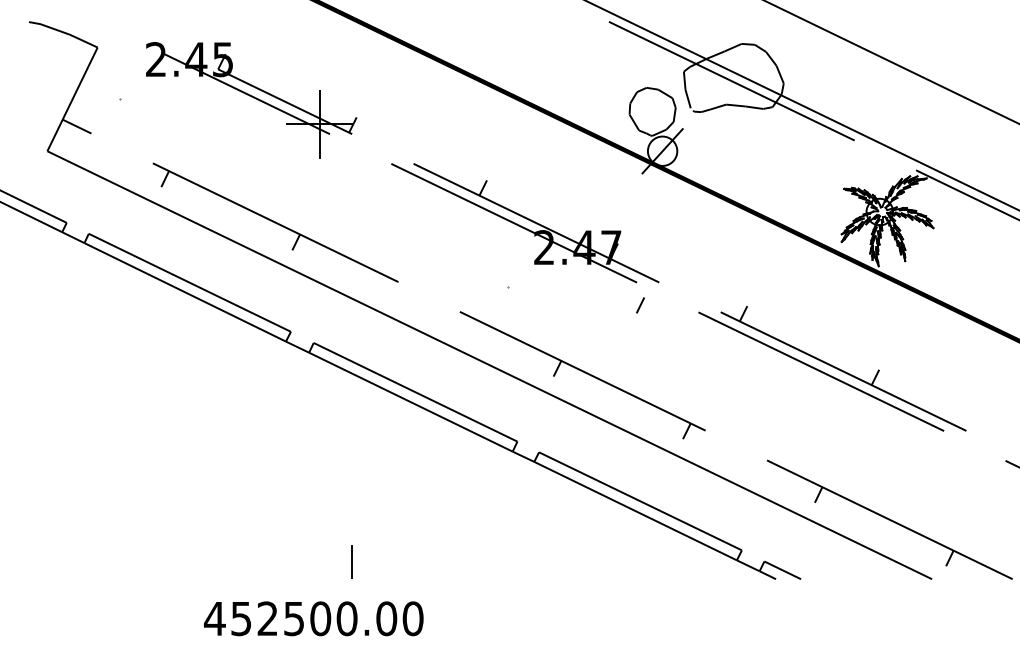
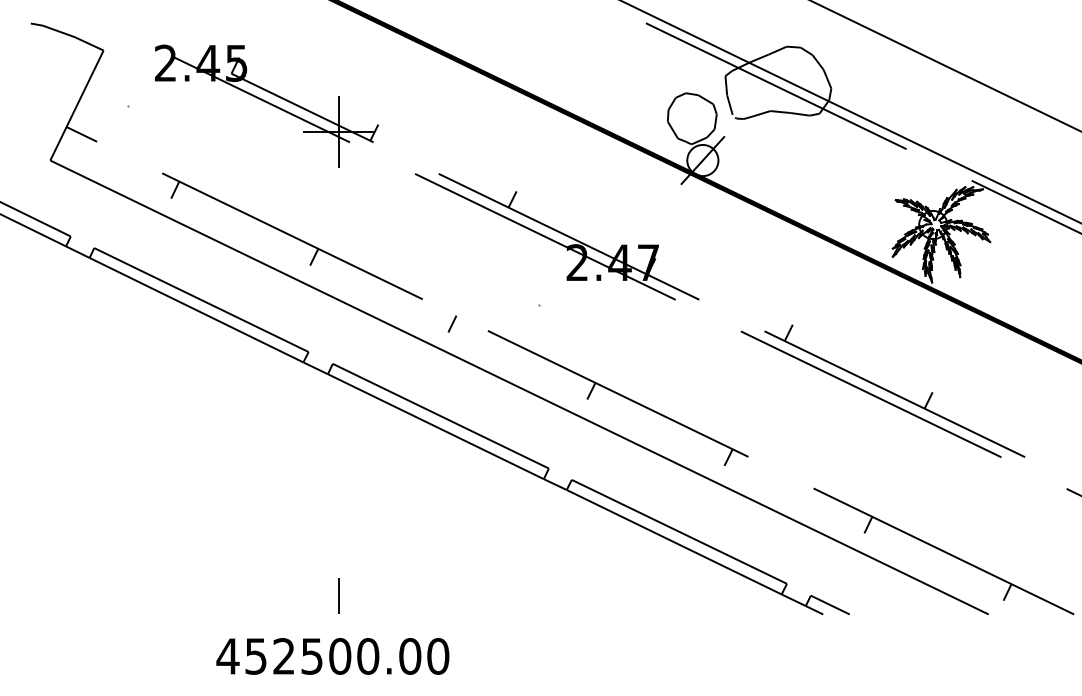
line: (640, 304) -> (452, 323), moved
line: (351, 561) -> (338, 595), moved

